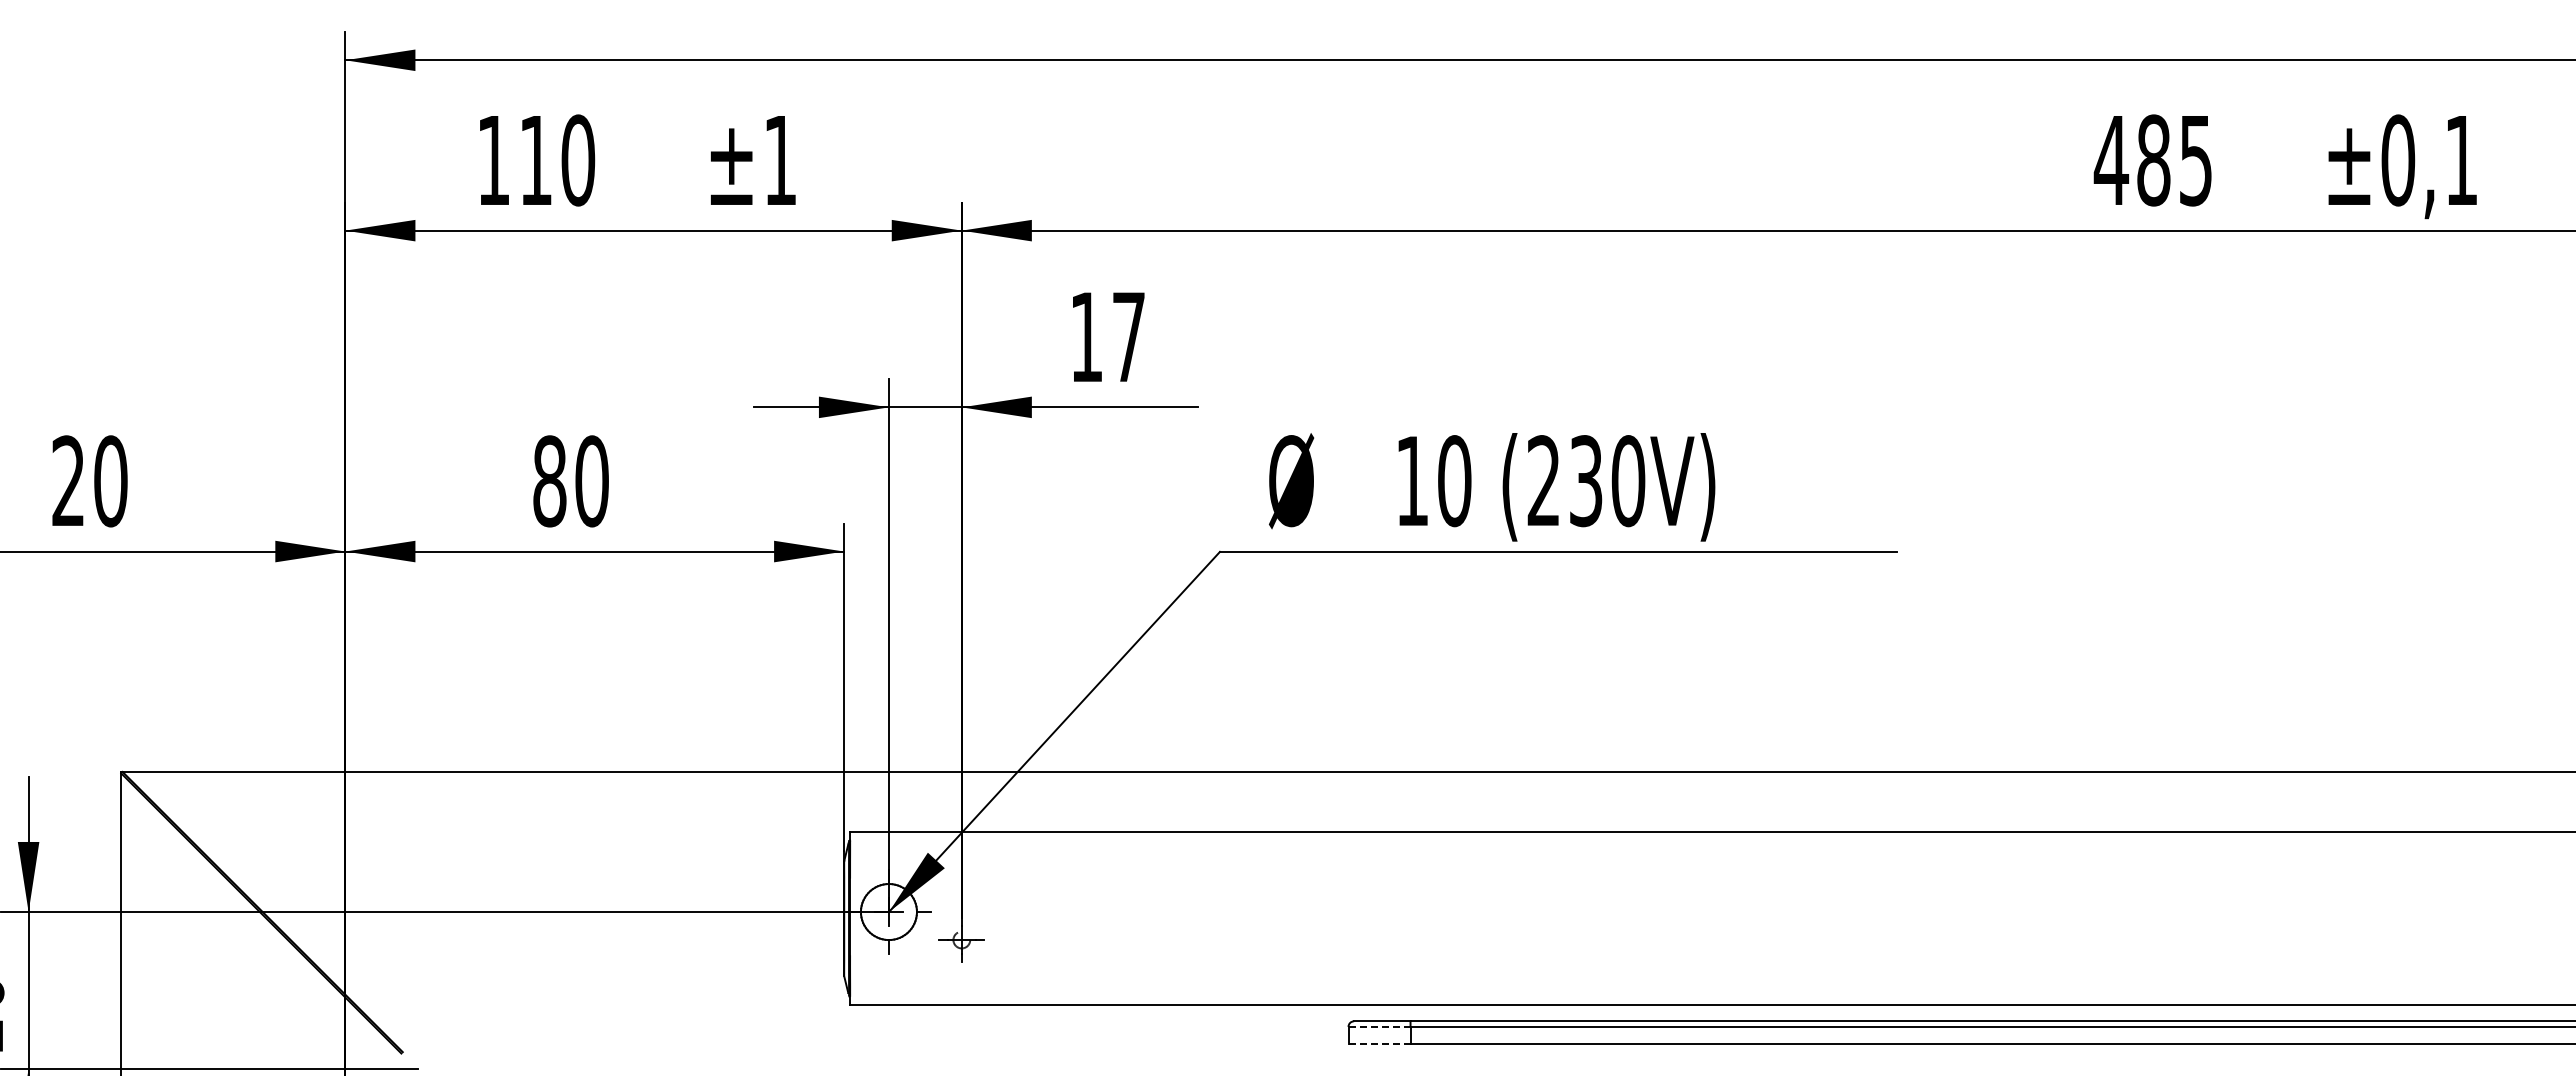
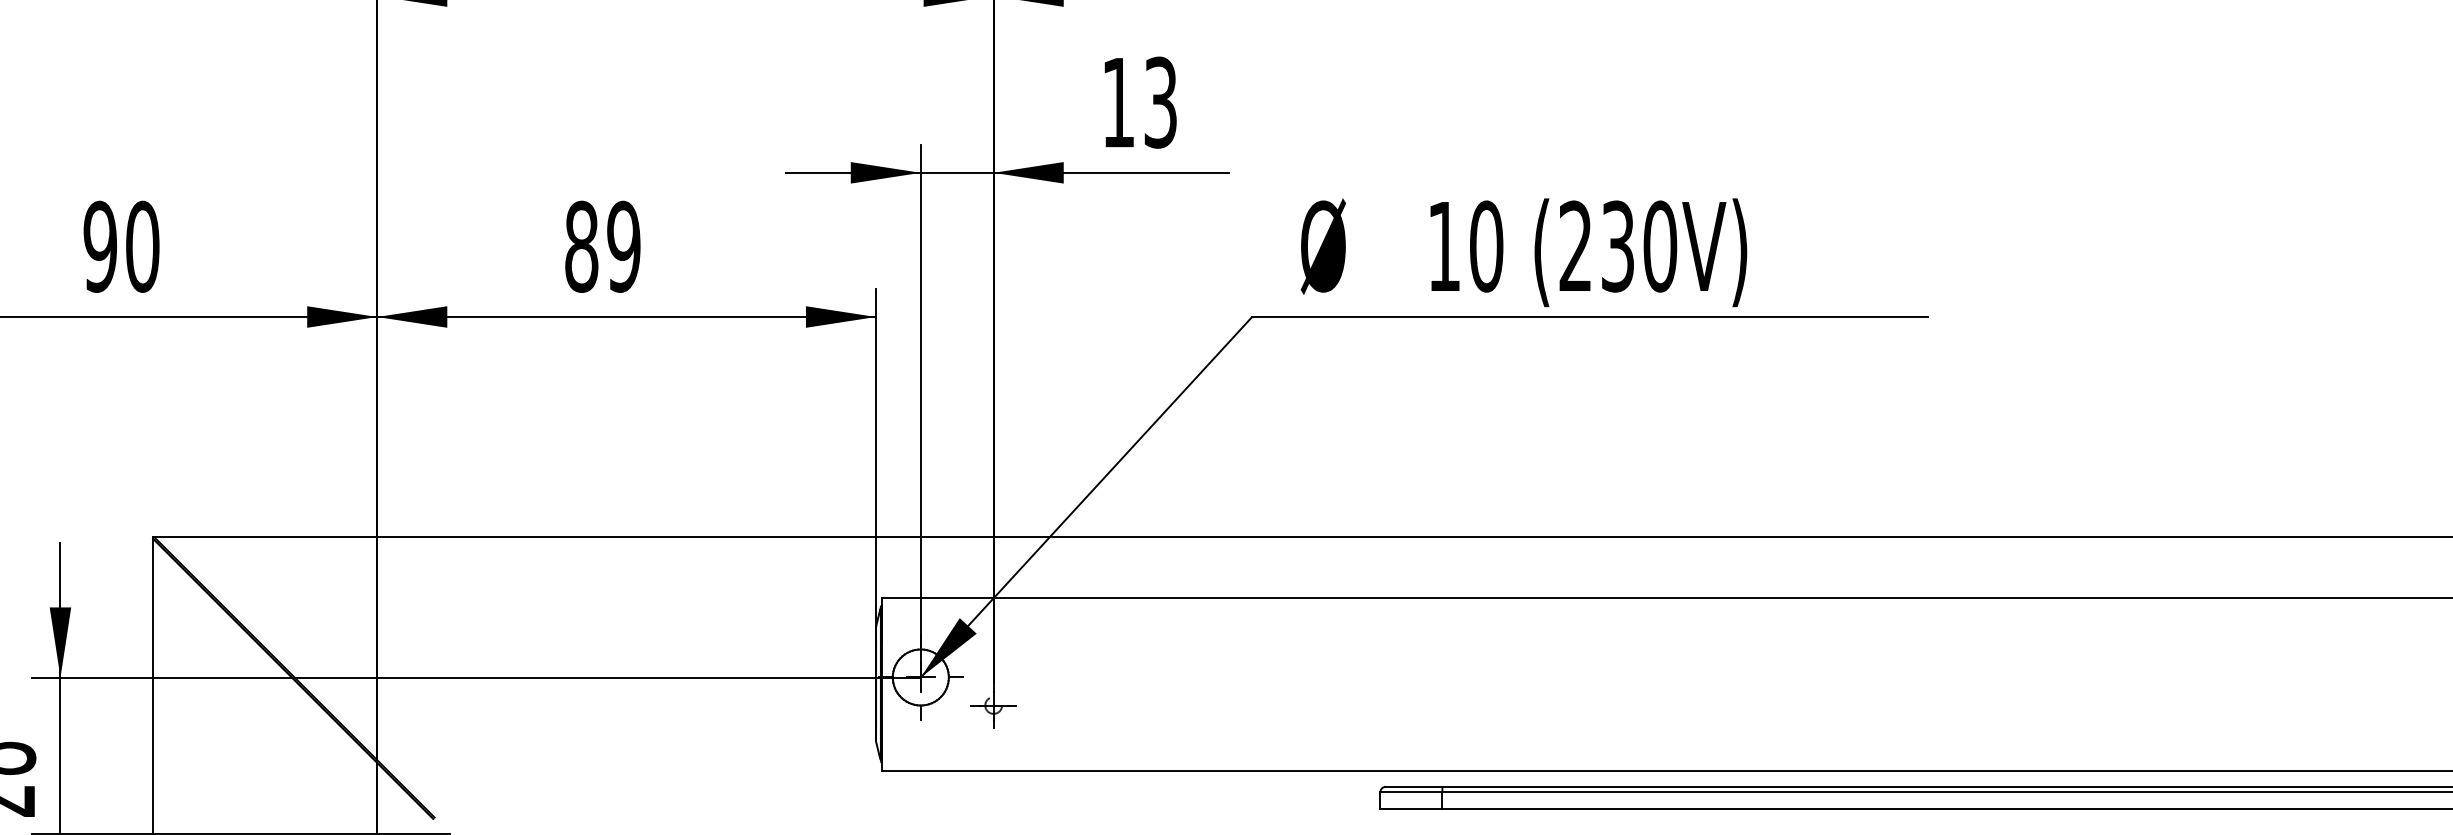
text: (1128, 337) -> (1160, 102), 17 -> 13
text: (68, 481) -> (100, 246), 20 -> 90
text: (591, 481) -> (623, 246), 80 -> 89
line: (1379, 1026) -> (1411, 791), dashed -> solid
line: (1380, 1043) -> (1412, 808), dashed -> solid

